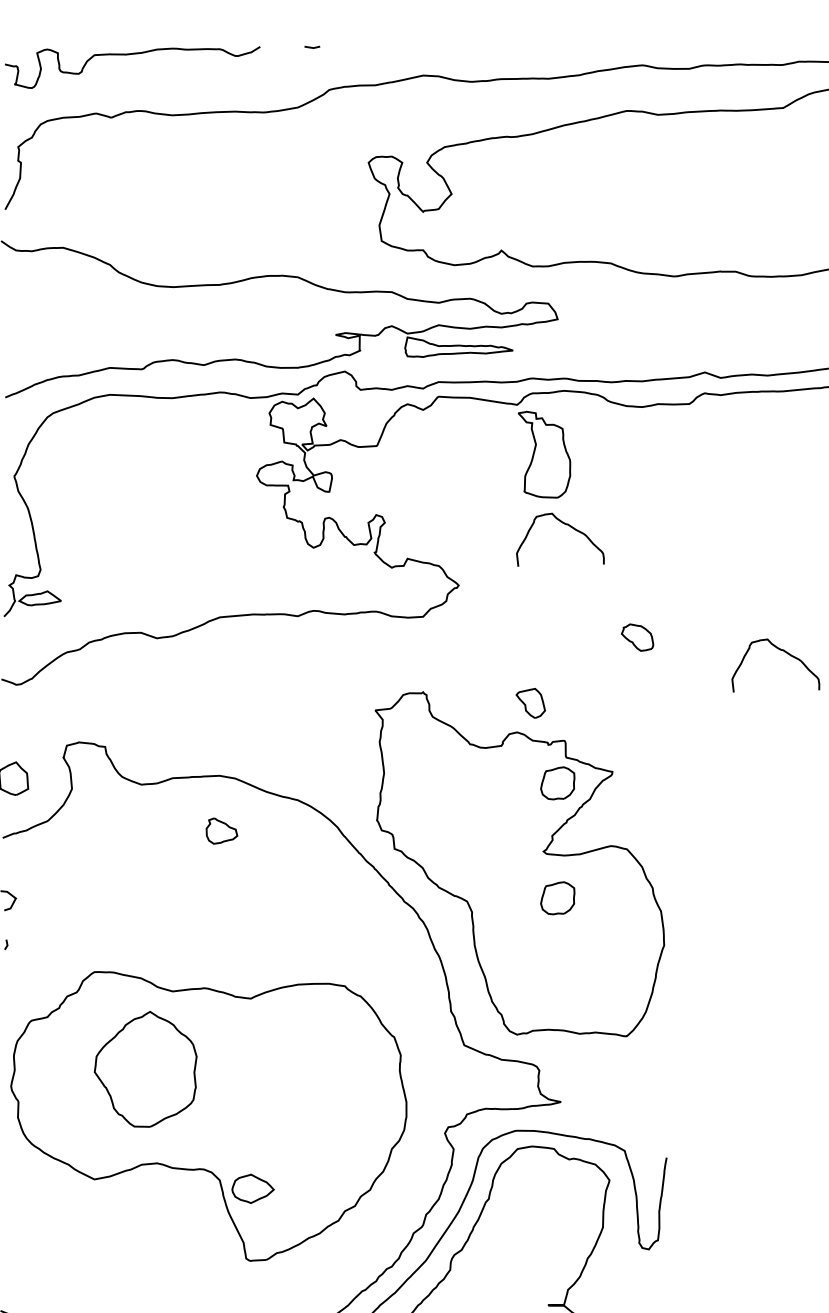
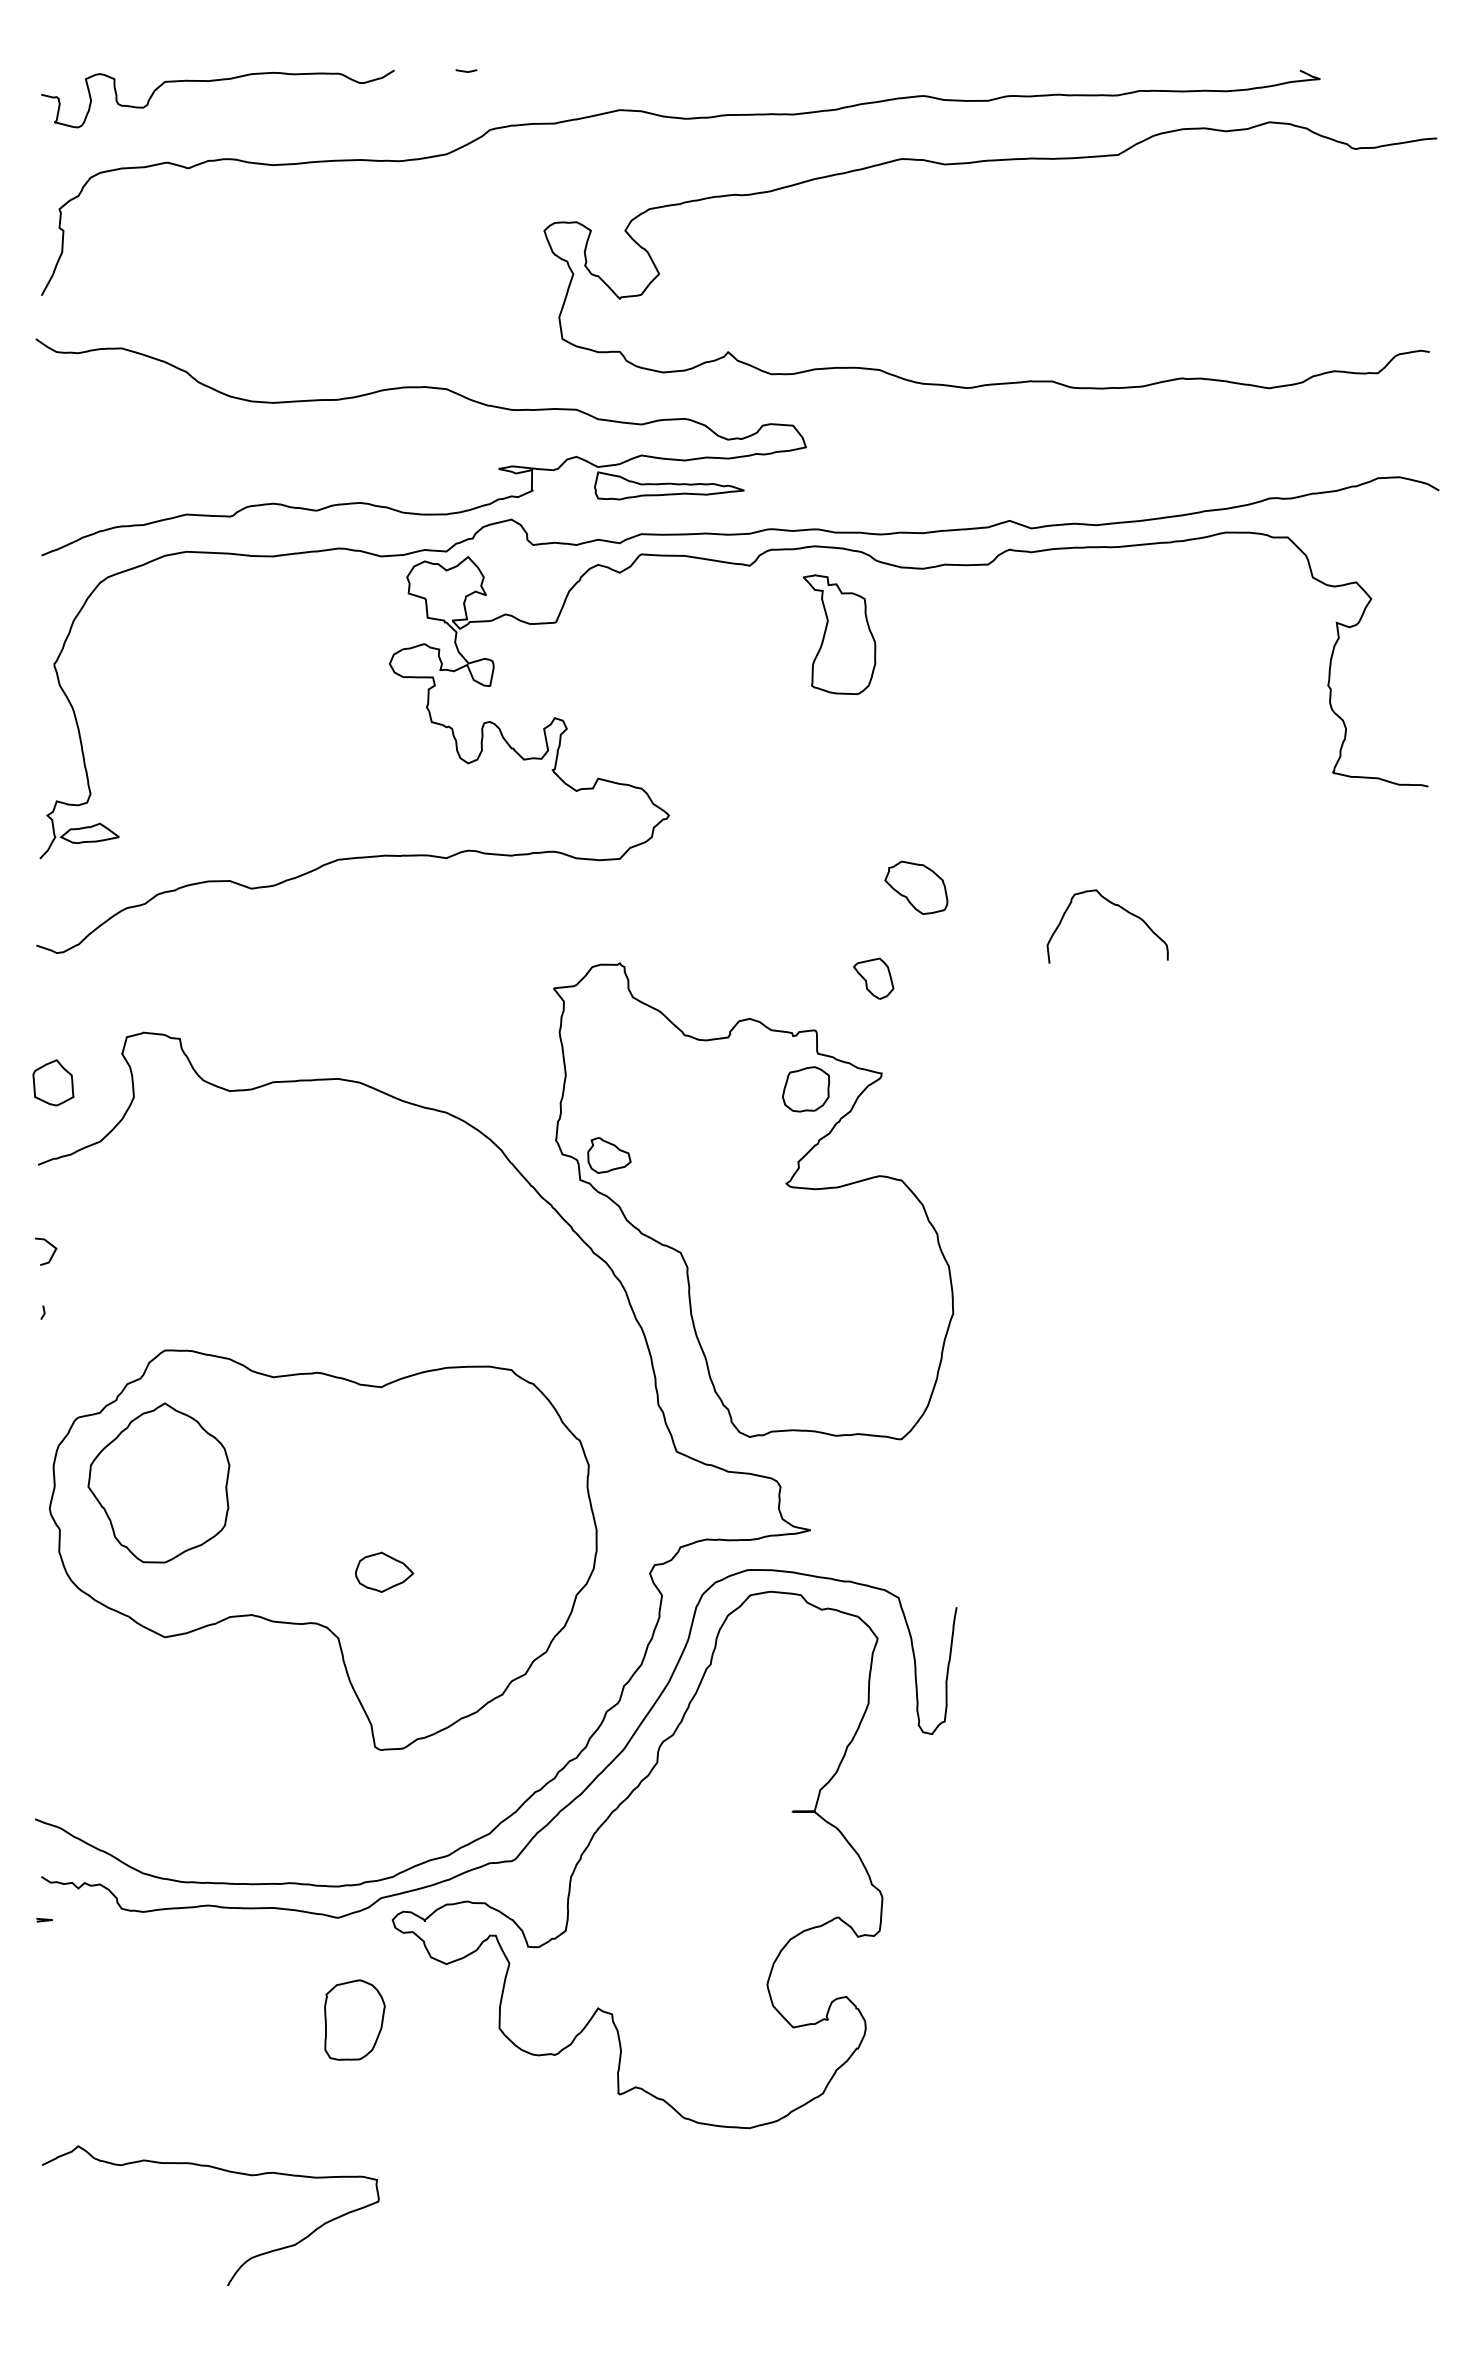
part: (544, 454) -> (839, 634), moved
curve: (565, 524) -> (816, 731), removed
part: (637, 637) -> (916, 887), size x1.43
part: (530, 703) -> (873, 978), moved
part: (222, 831) -> (609, 1155), moved
part: (558, 898) -> (806, 1248), removed
part: (145, 1068) -> (158, 1482), moved
part: (253, 1188) -> (384, 1571), moved

